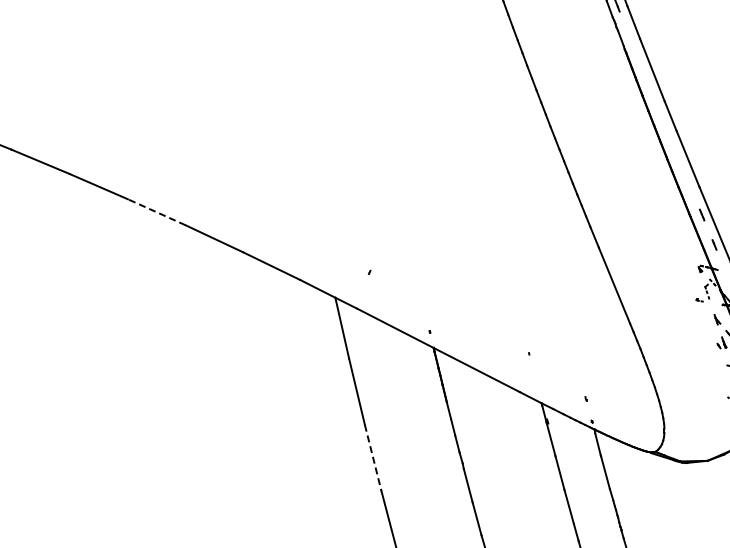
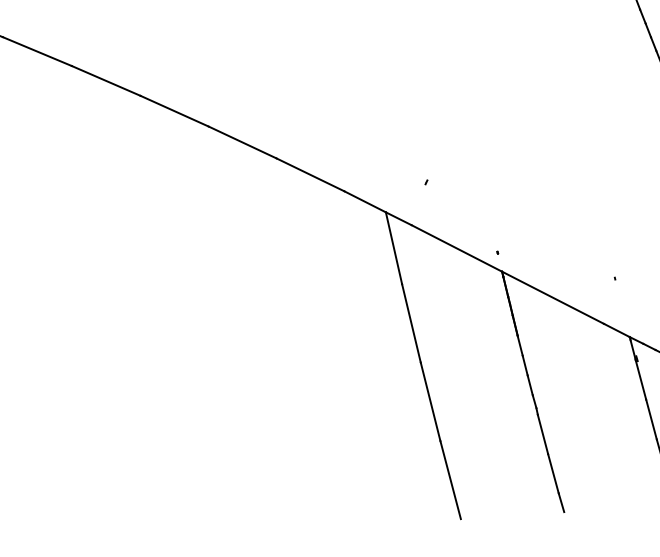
line: (156, 212) -> (174, 111), dashed -> solid
line: (373, 458) -> (430, 402), dashed -> solid

